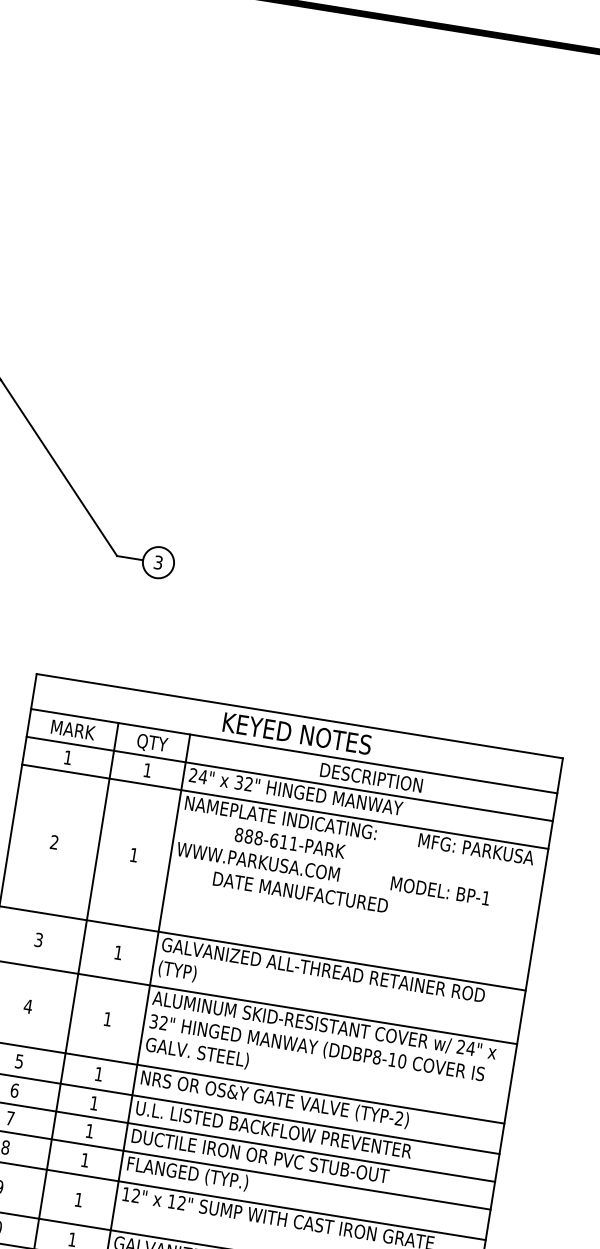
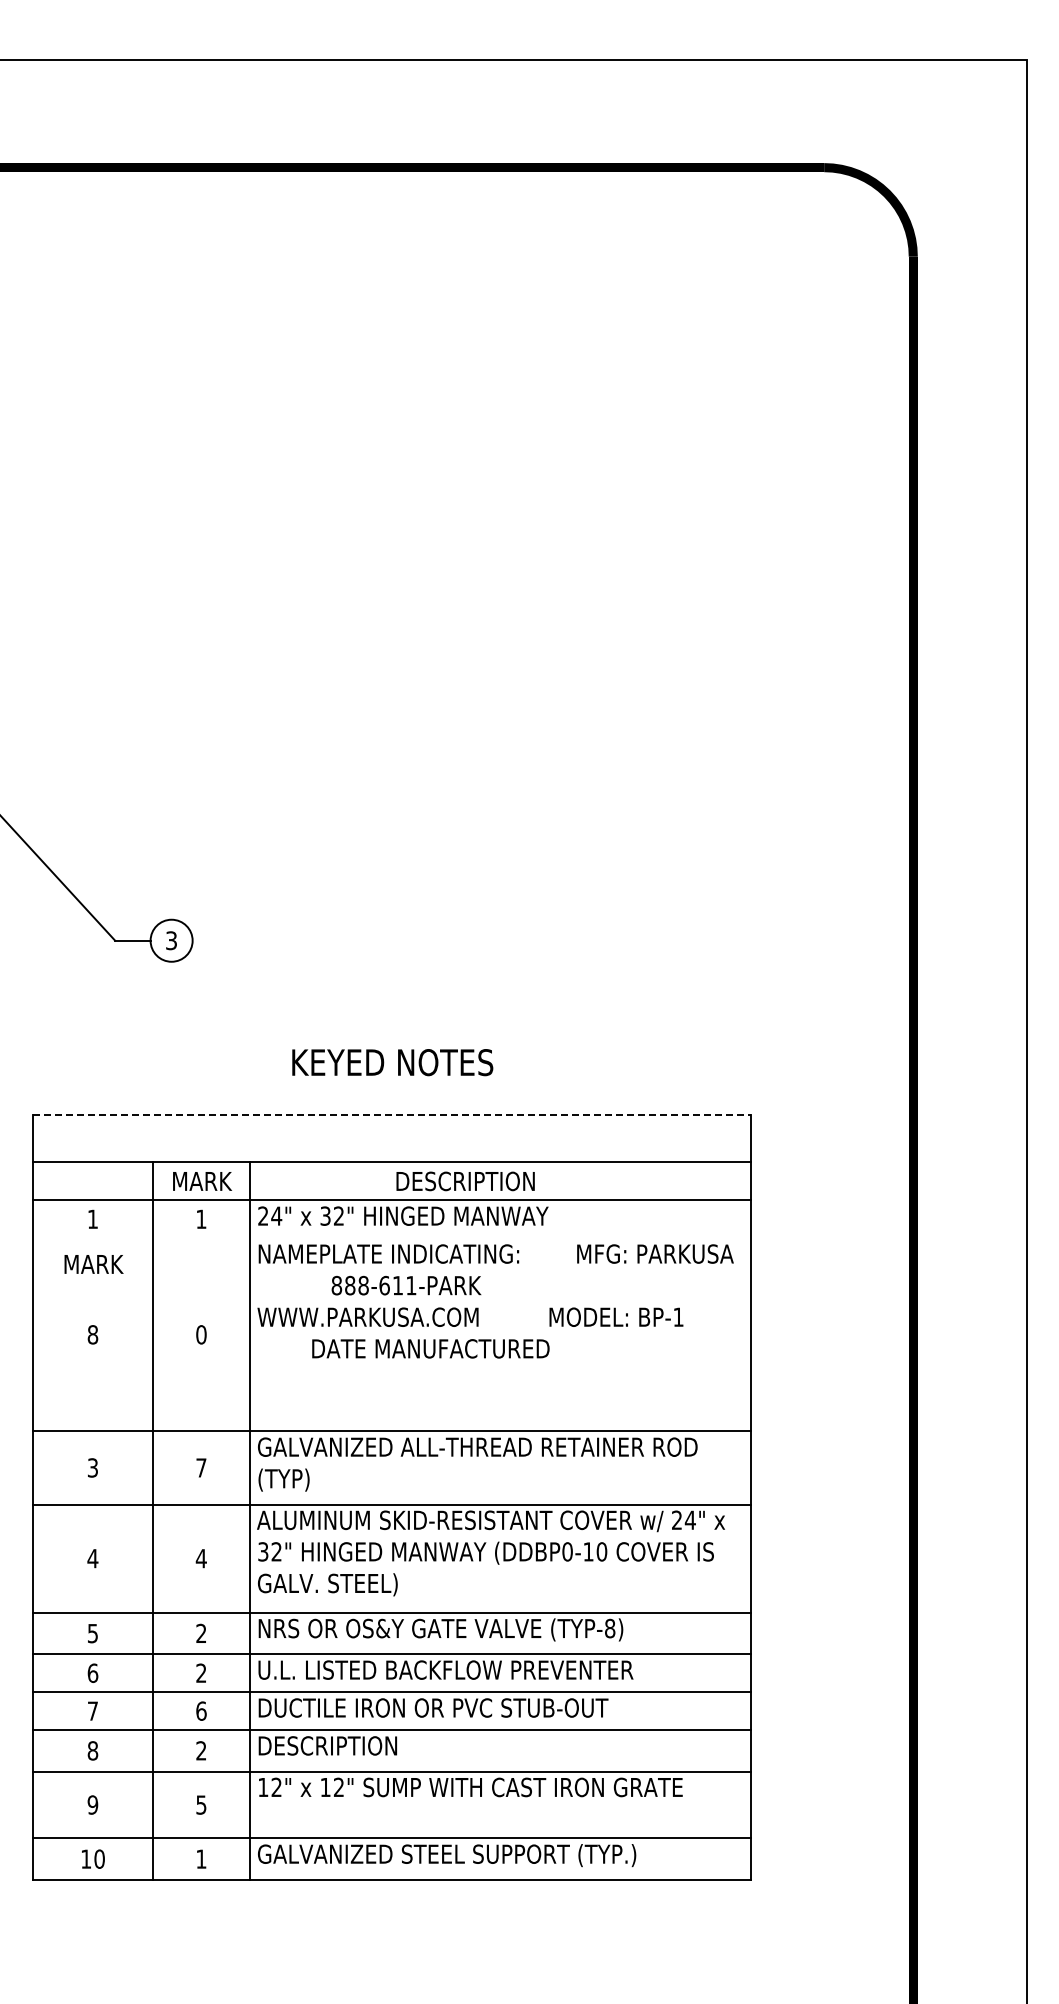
line: (300, 716) -> (392, 1114), solid -> dashed
text: (72, 730) -> (93, 1264), moved
text: (297, 733) -> (392, 1062), moved
text: (152, 743) -> (202, 1182), QTY -> MARK
text: (371, 777) -> (465, 1181), moved
line: (284, 806) -> (391, 1238), removed
text: (54, 842) -> (92, 1334), 2 -> 8
text: (134, 854) -> (201, 1334), 1 -> 0
text: (118, 952) -> (201, 1467), 1 -> 7
text: (107, 1019) -> (200, 1558), 1 -> 4
text: (377, 1057) -> (567, 1551), (DDBP8-10 -> (DDBP0-10
text: (99, 1073) -> (201, 1632), 1 -> 2
text: (94, 1102) -> (201, 1672), 1 -> 2
text: (399, 1118) -> (610, 1628), (TYP-2) -> (TYP-8)
text: (89, 1130) -> (201, 1710), 1 -> 6
text: (85, 1160) -> (201, 1750), 1 -> 2
text: (188, 1173) -> (341, 1746), FLANGED (TYP.) -> DESCRIPTION
text: (78, 1199) -> (201, 1804), 1 -> 5

